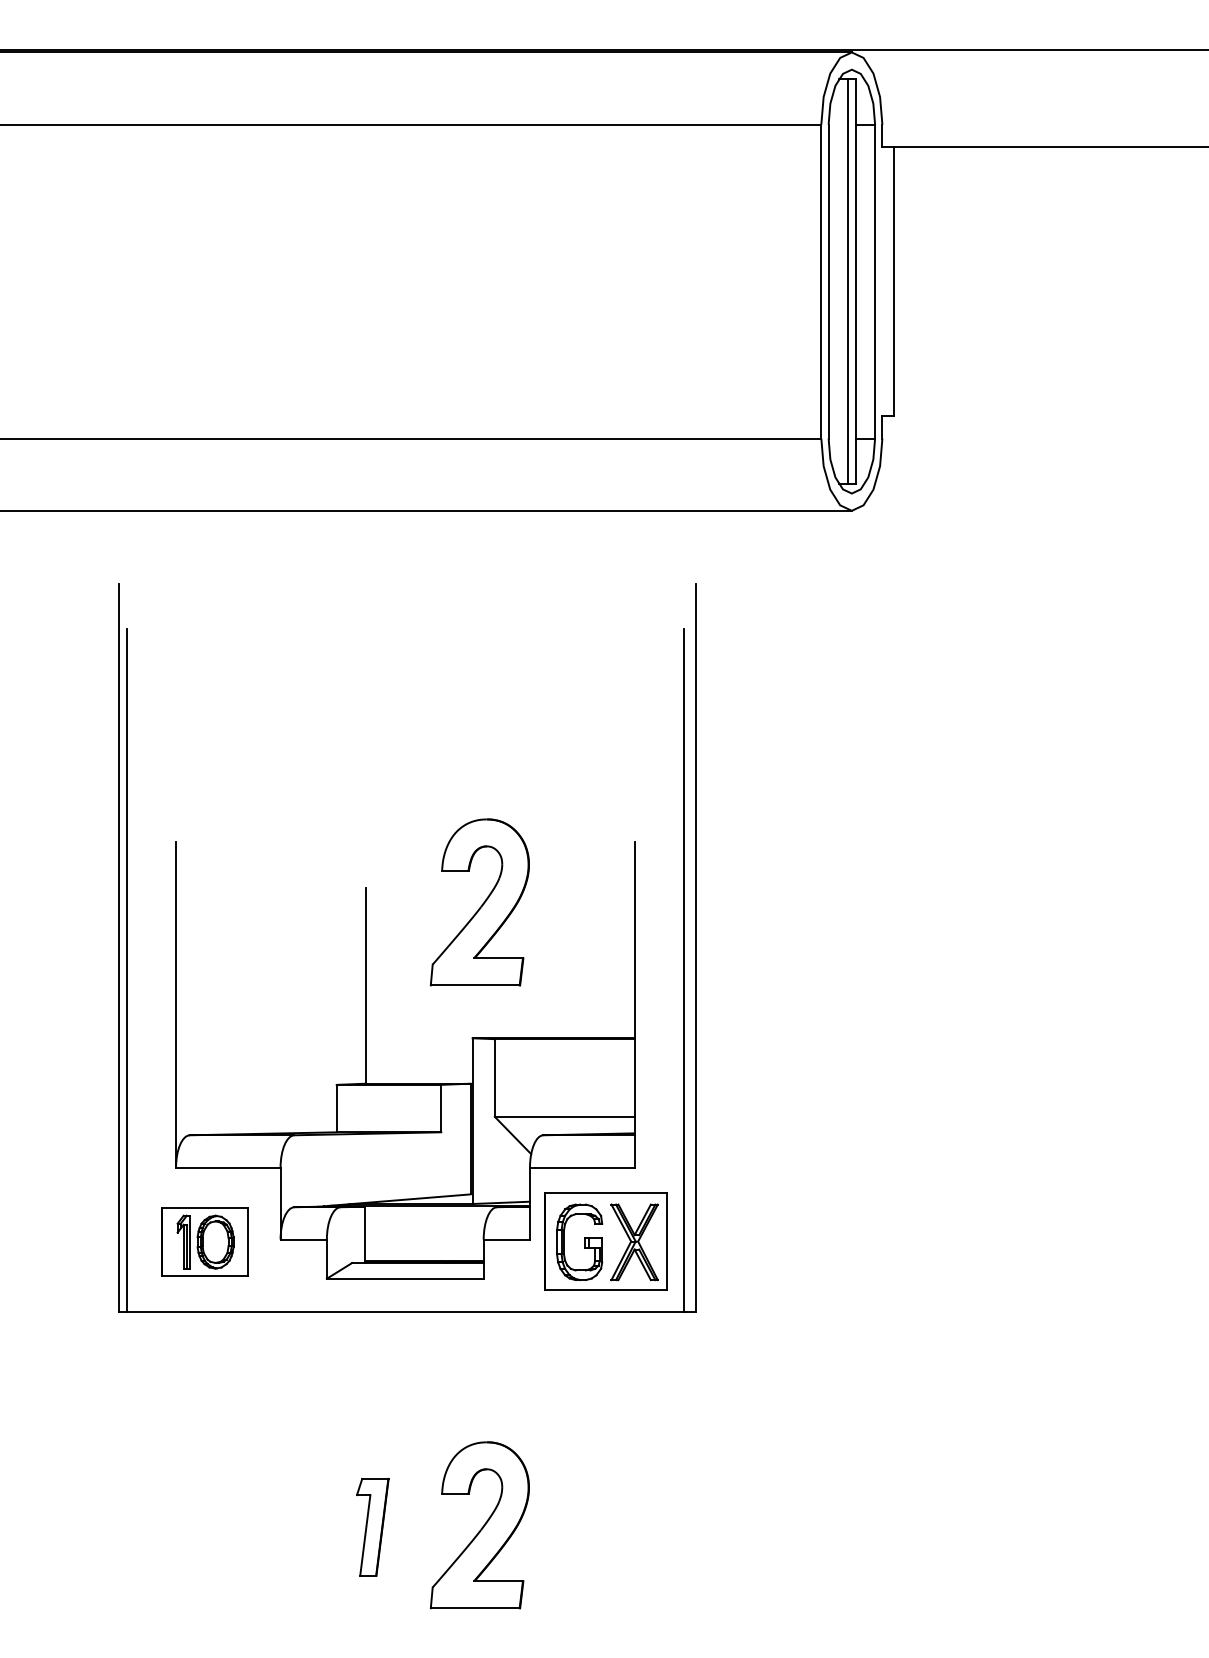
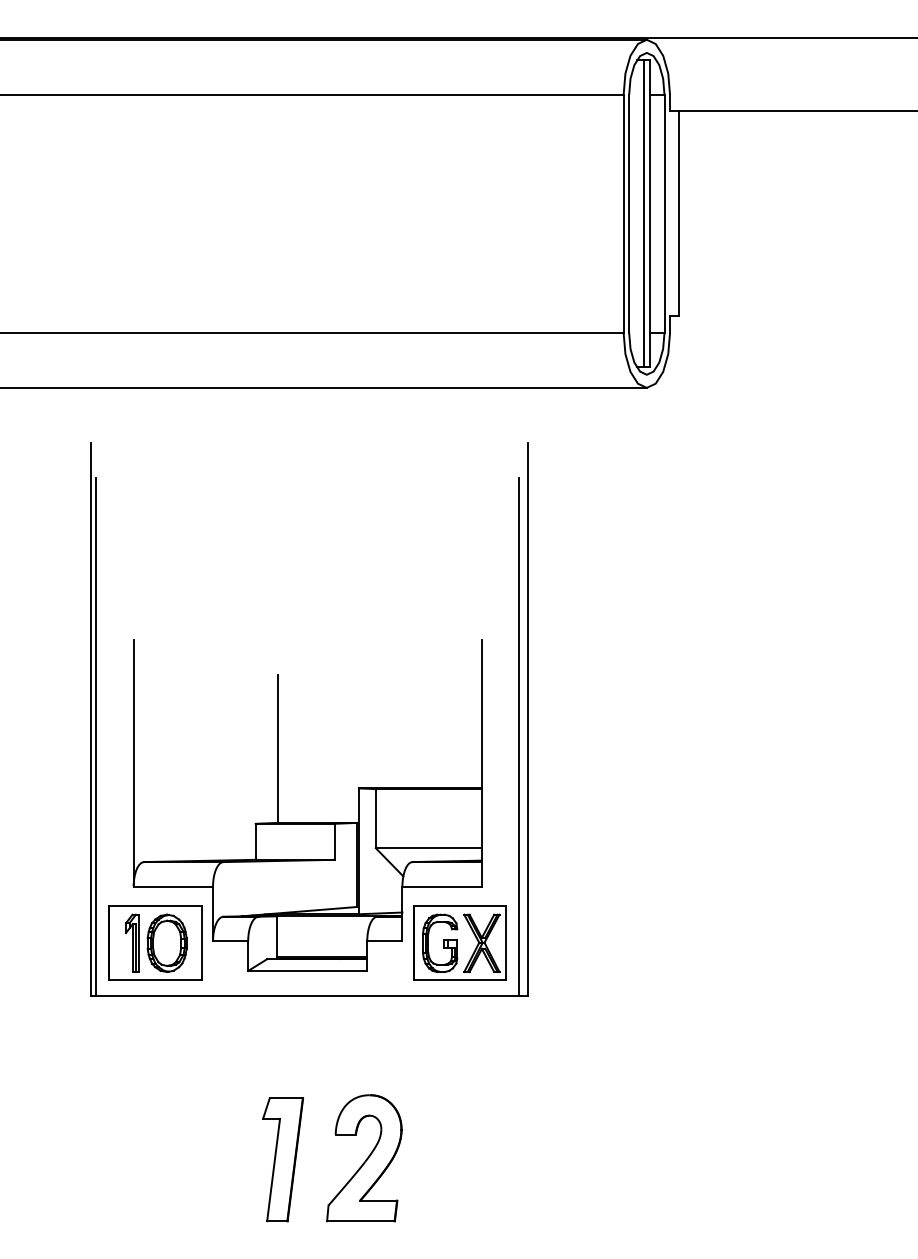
part: (480, 902) -> (364, 685), removed
part: (204, 1241) -> (155, 942), size x1.43
part: (372, 1526) -> (282, 1159), size x1.67

